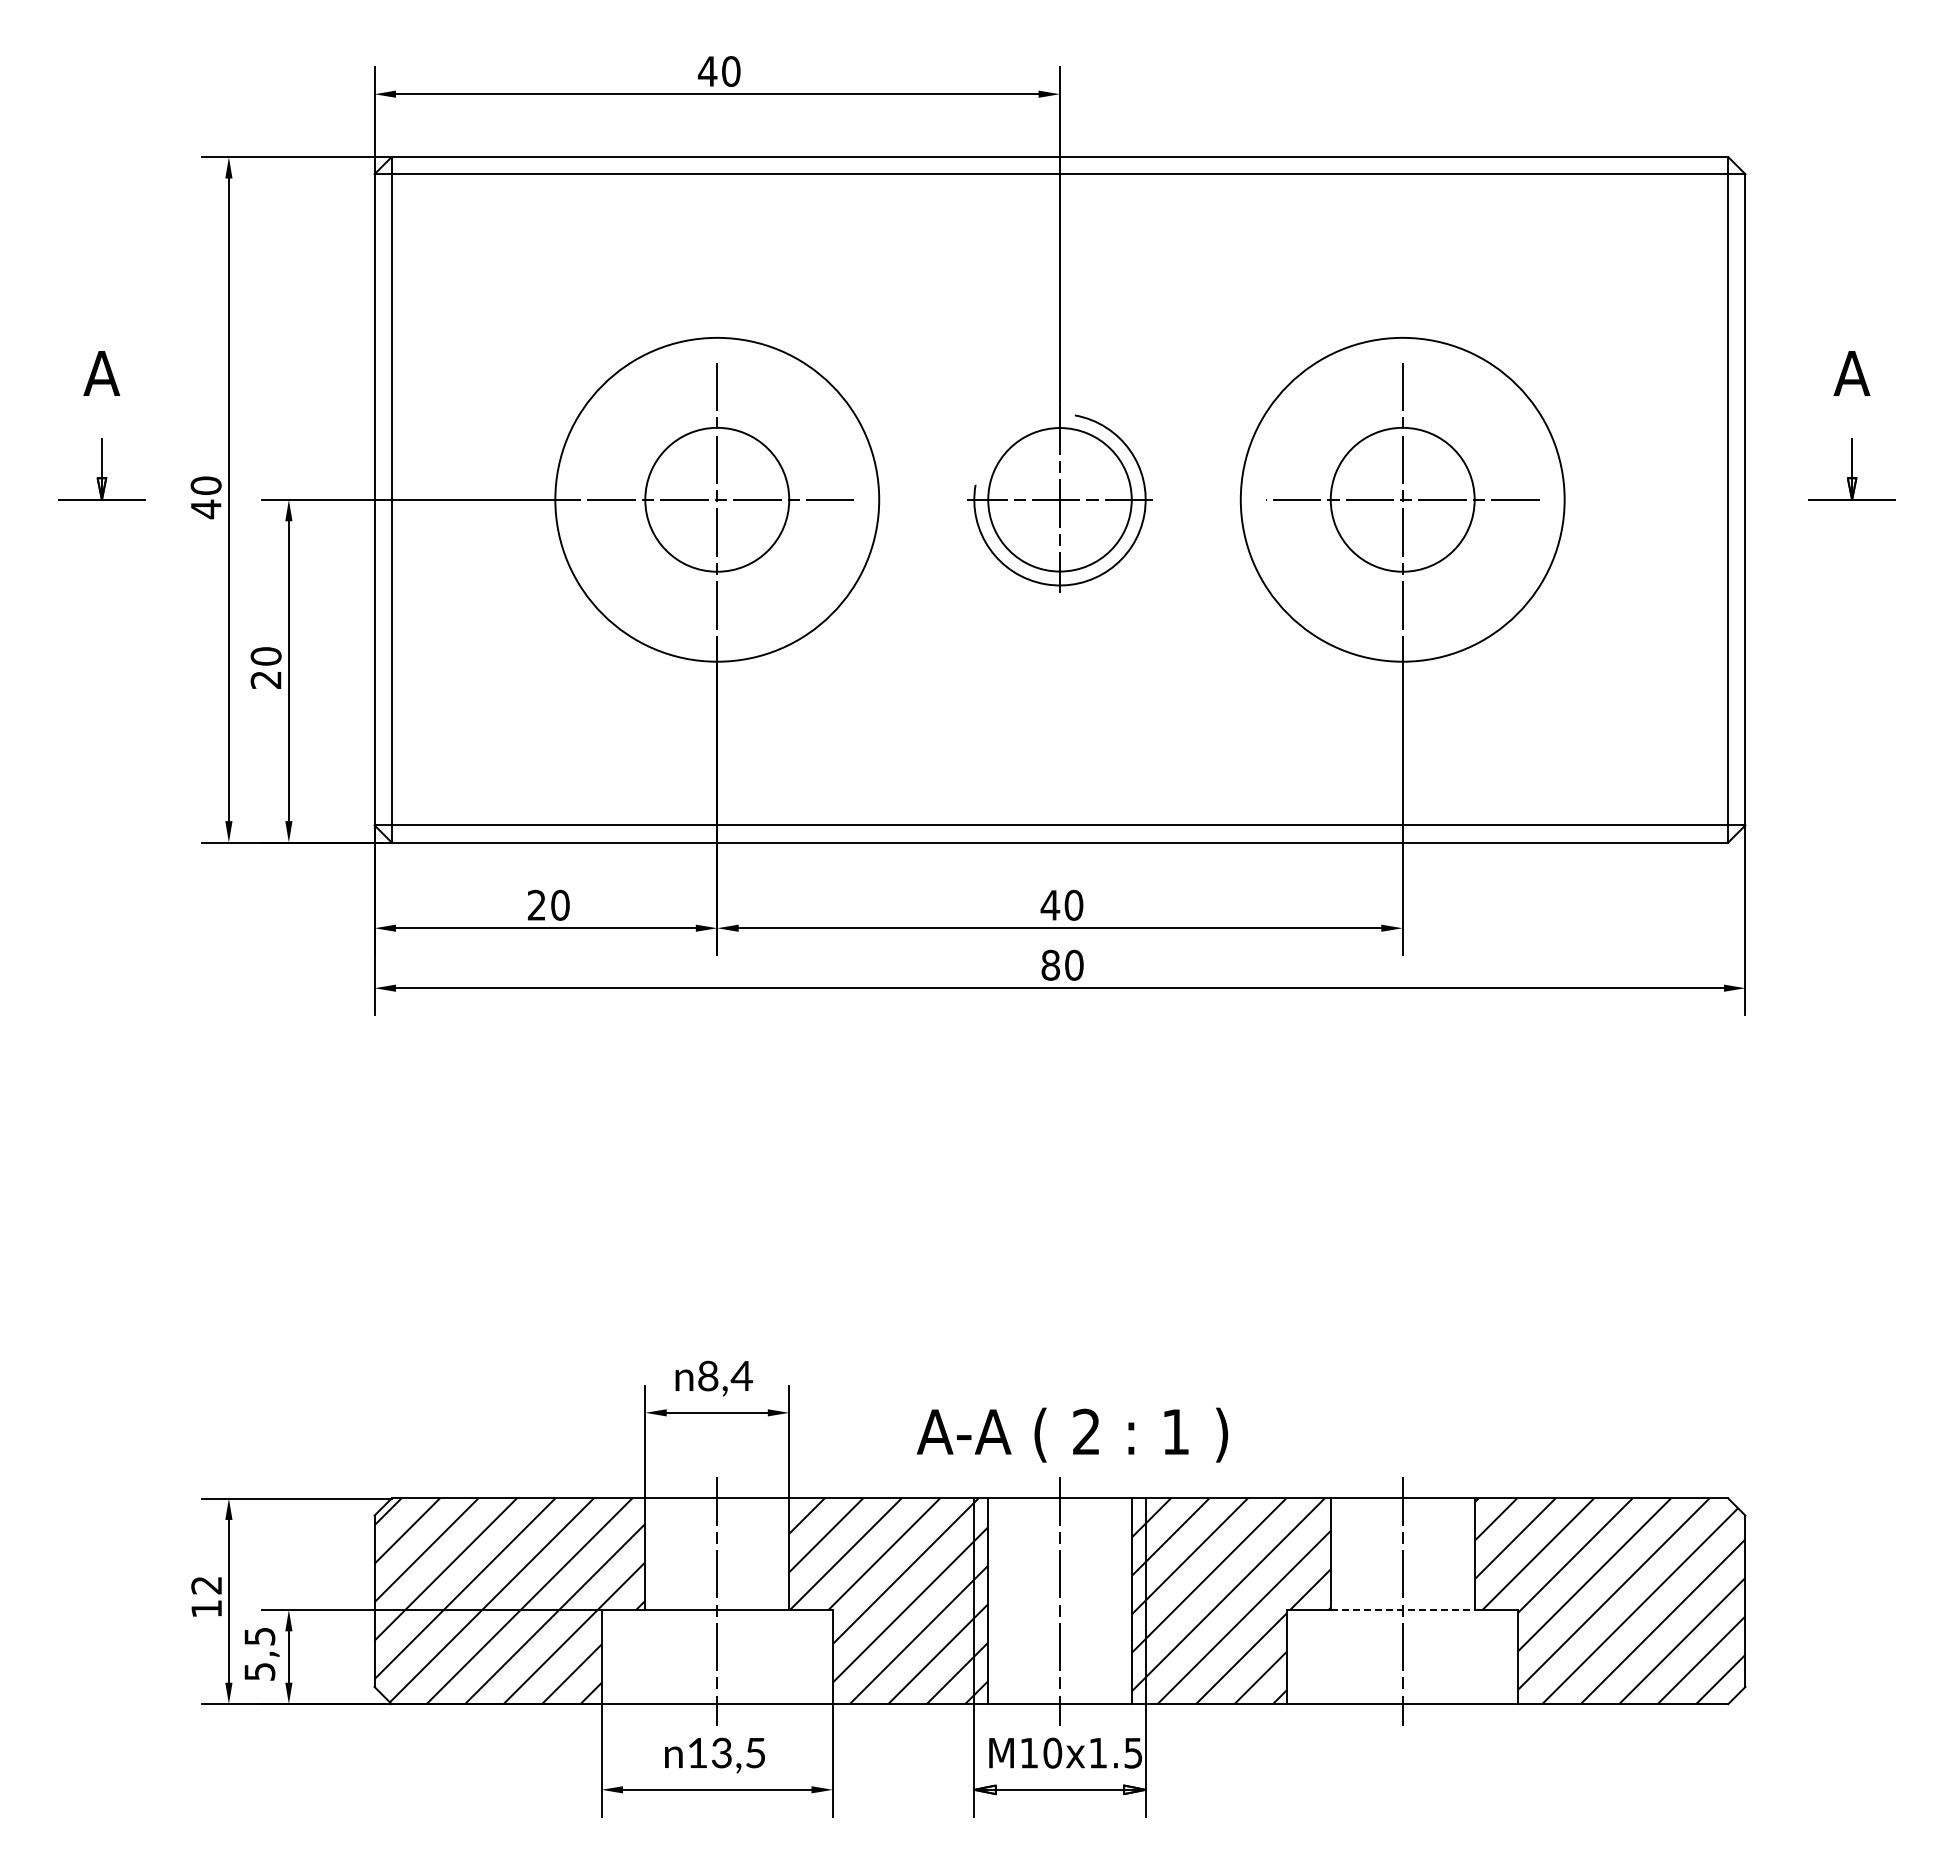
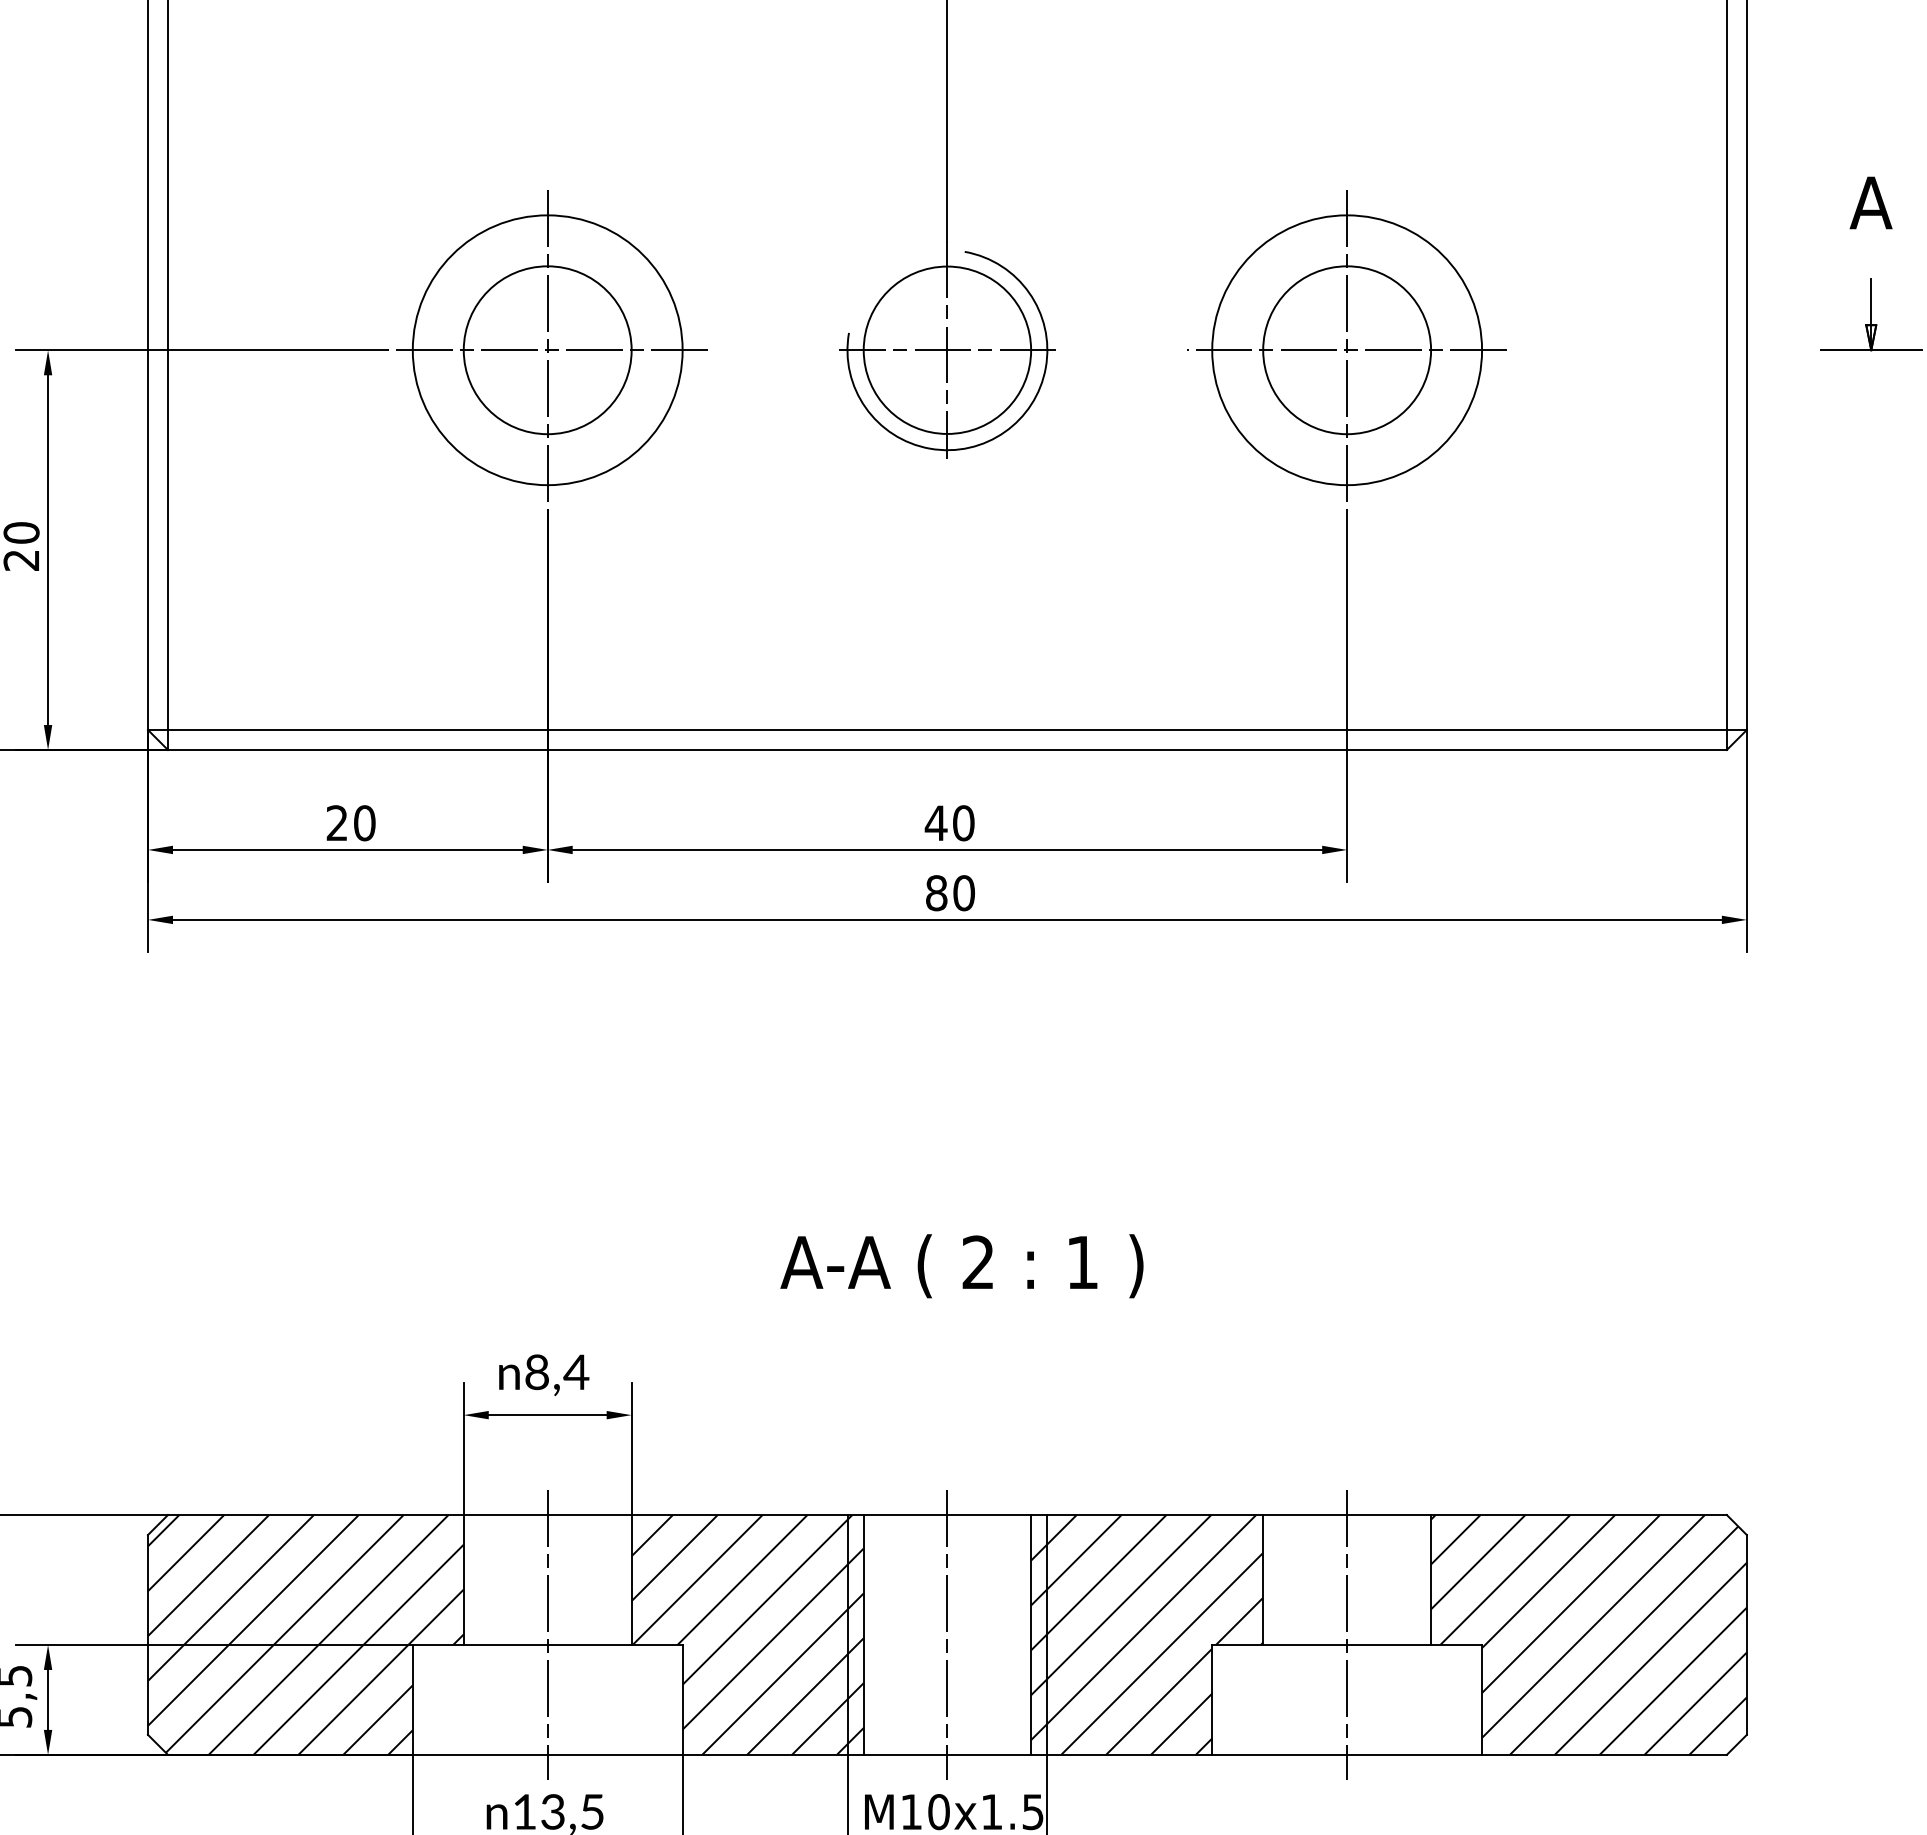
circle: (716, 499) -> (546, 349), size x0.71
circle: (1402, 499) -> (1346, 349), size x0.71
text: (1072, 1434) -> (962, 1265), moved
line: (1402, 1609) -> (1346, 1644), dashed -> solid

